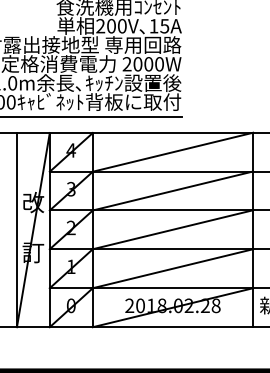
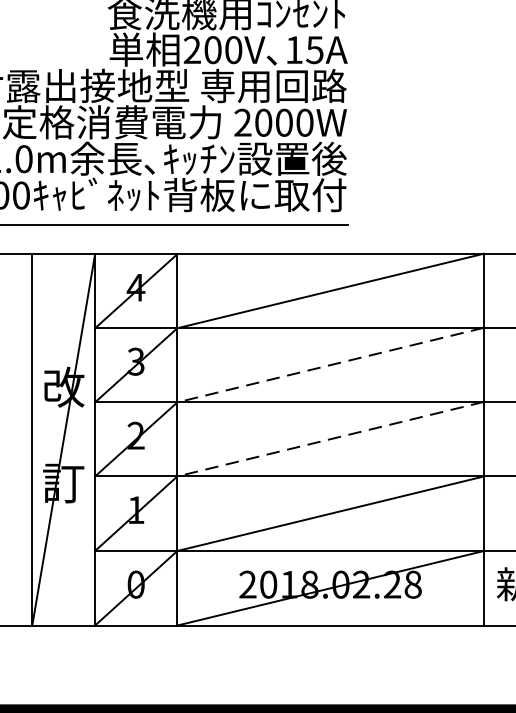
line: (173, 190) -> (331, 364), solid -> dashed
line: (173, 229) -> (331, 438), solid -> dashed

